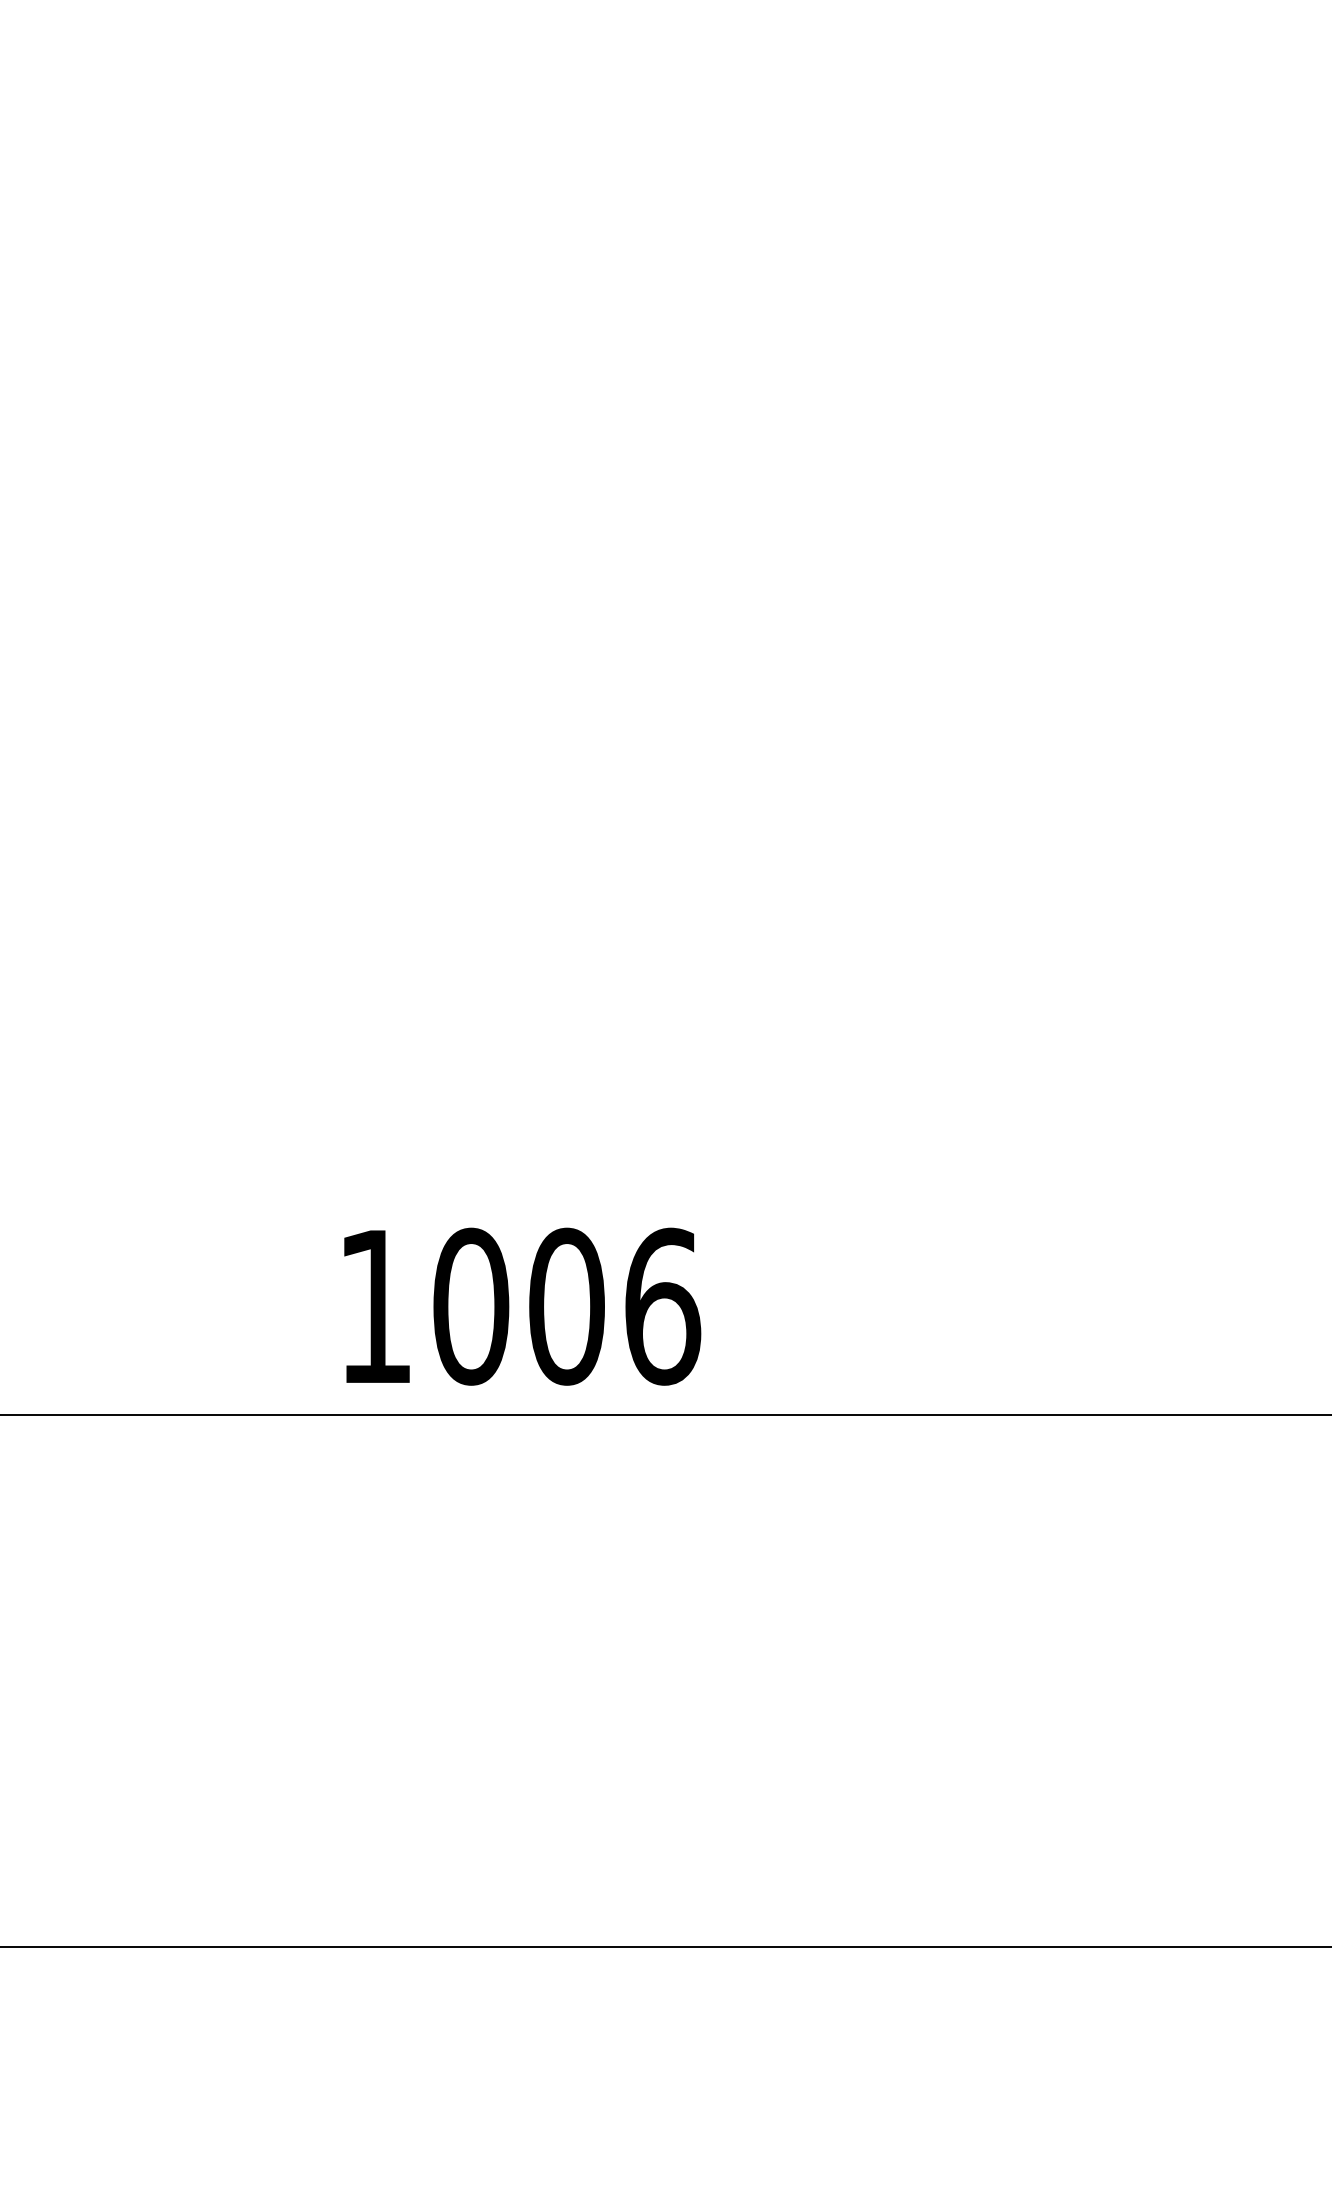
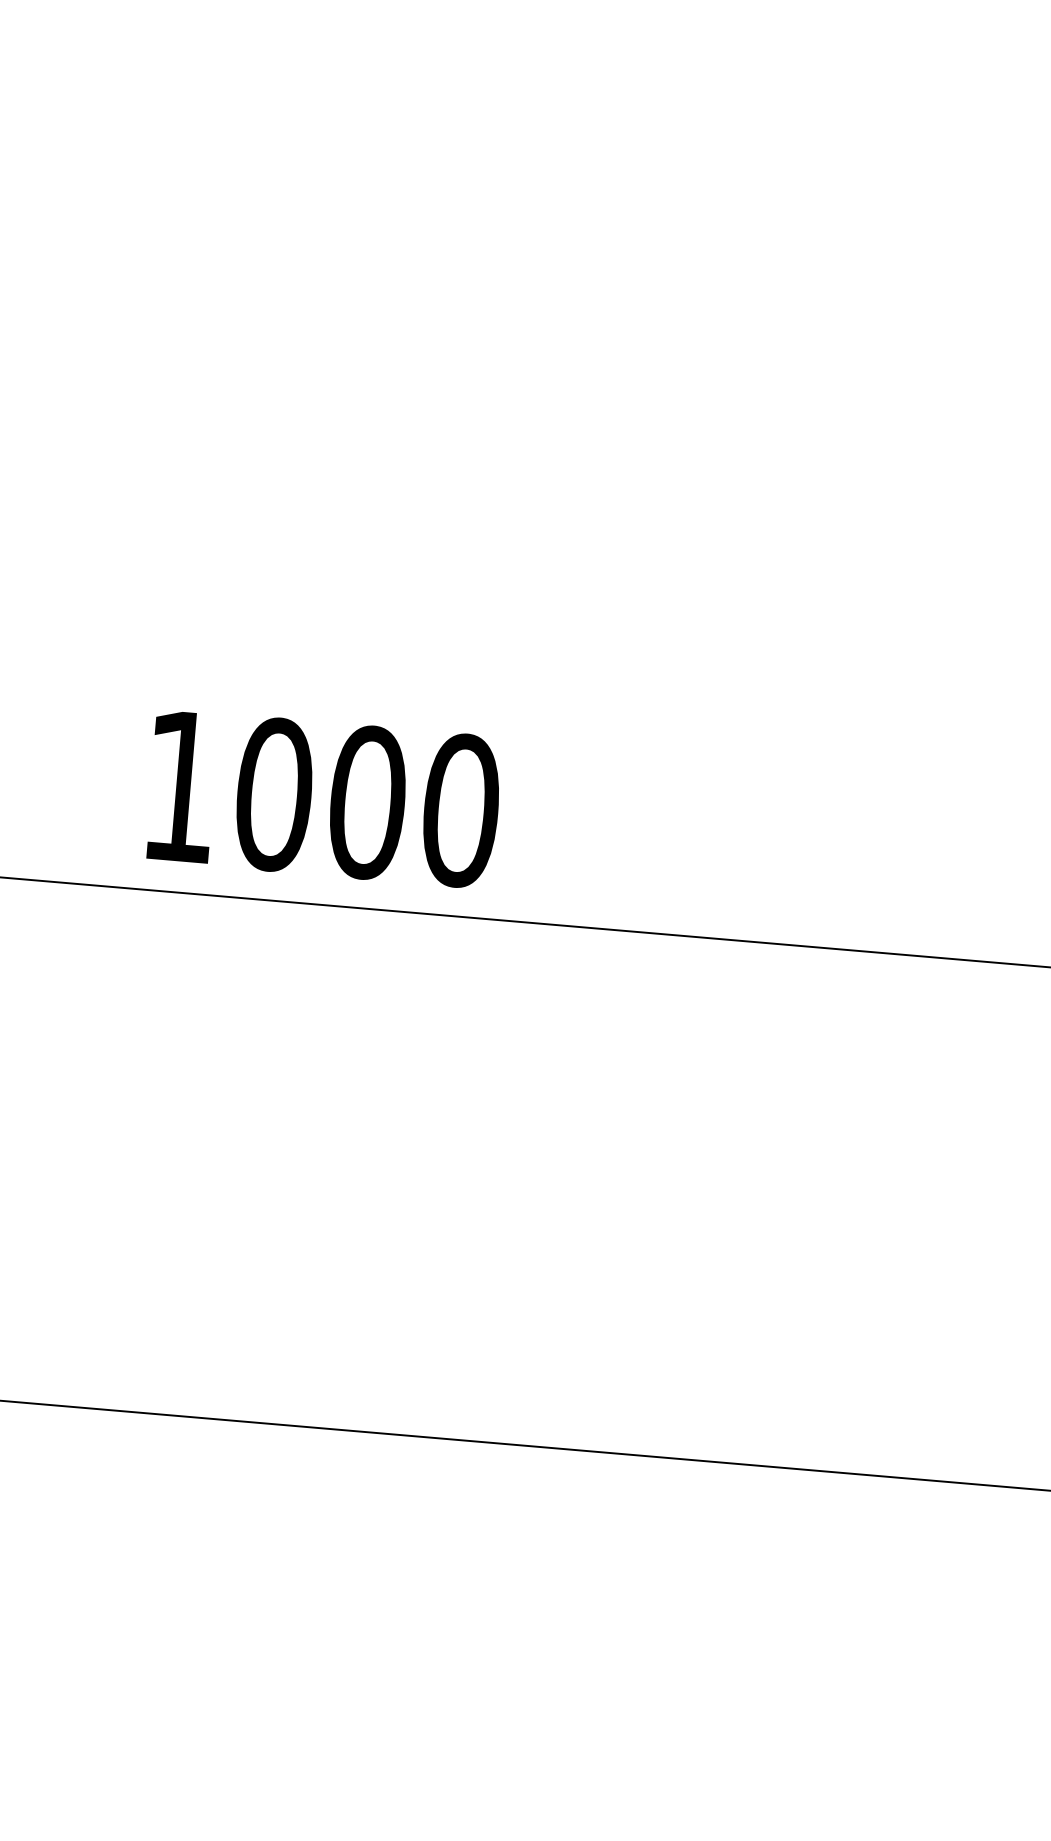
text: (663, 1306) -> (461, 810), 1006 -> 1000

